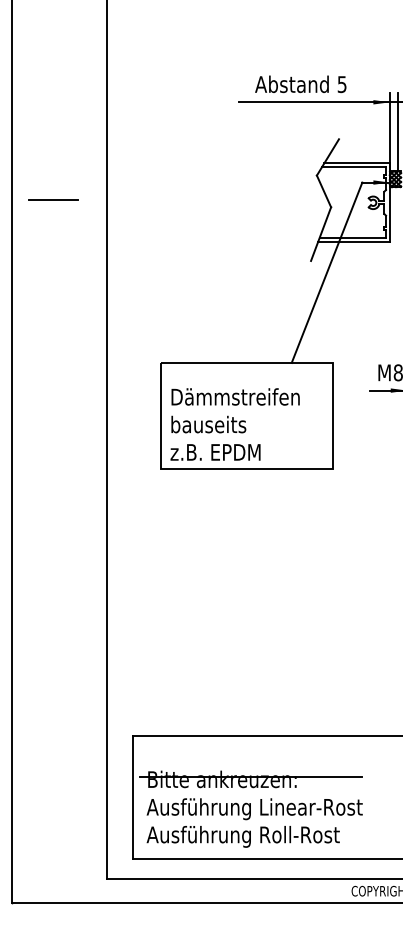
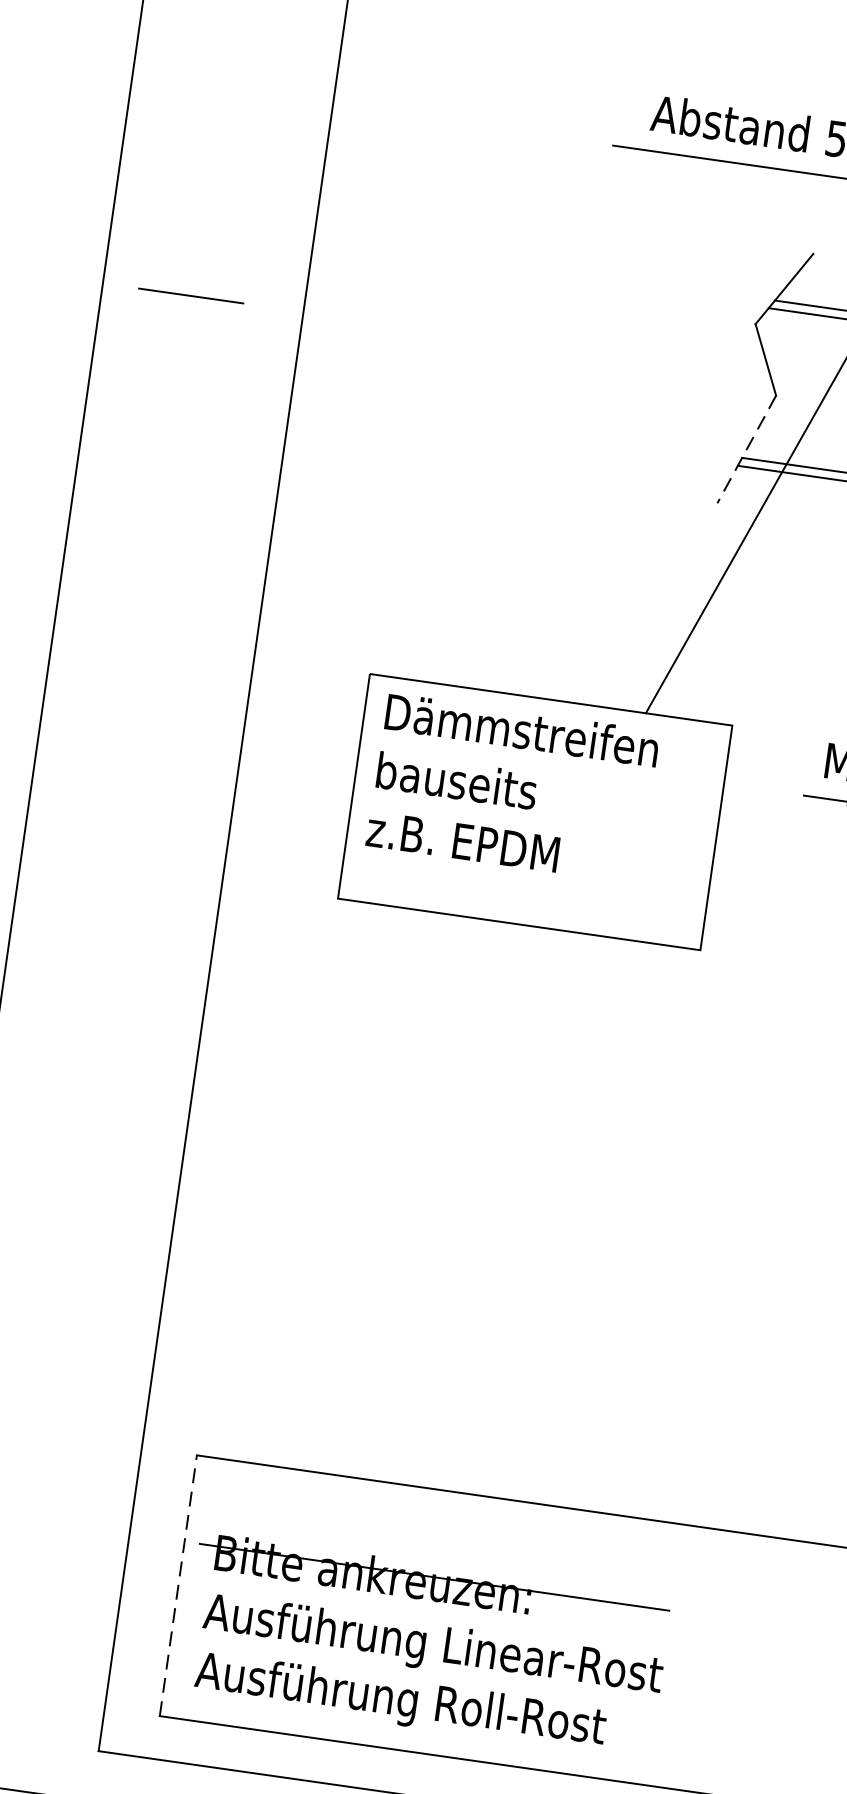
line: (321, 234) -> (747, 450), solid -> dashed
text: (234, 424) -> (511, 788), moved
line: (132, 797) -> (177, 1585), solid -> dashed

